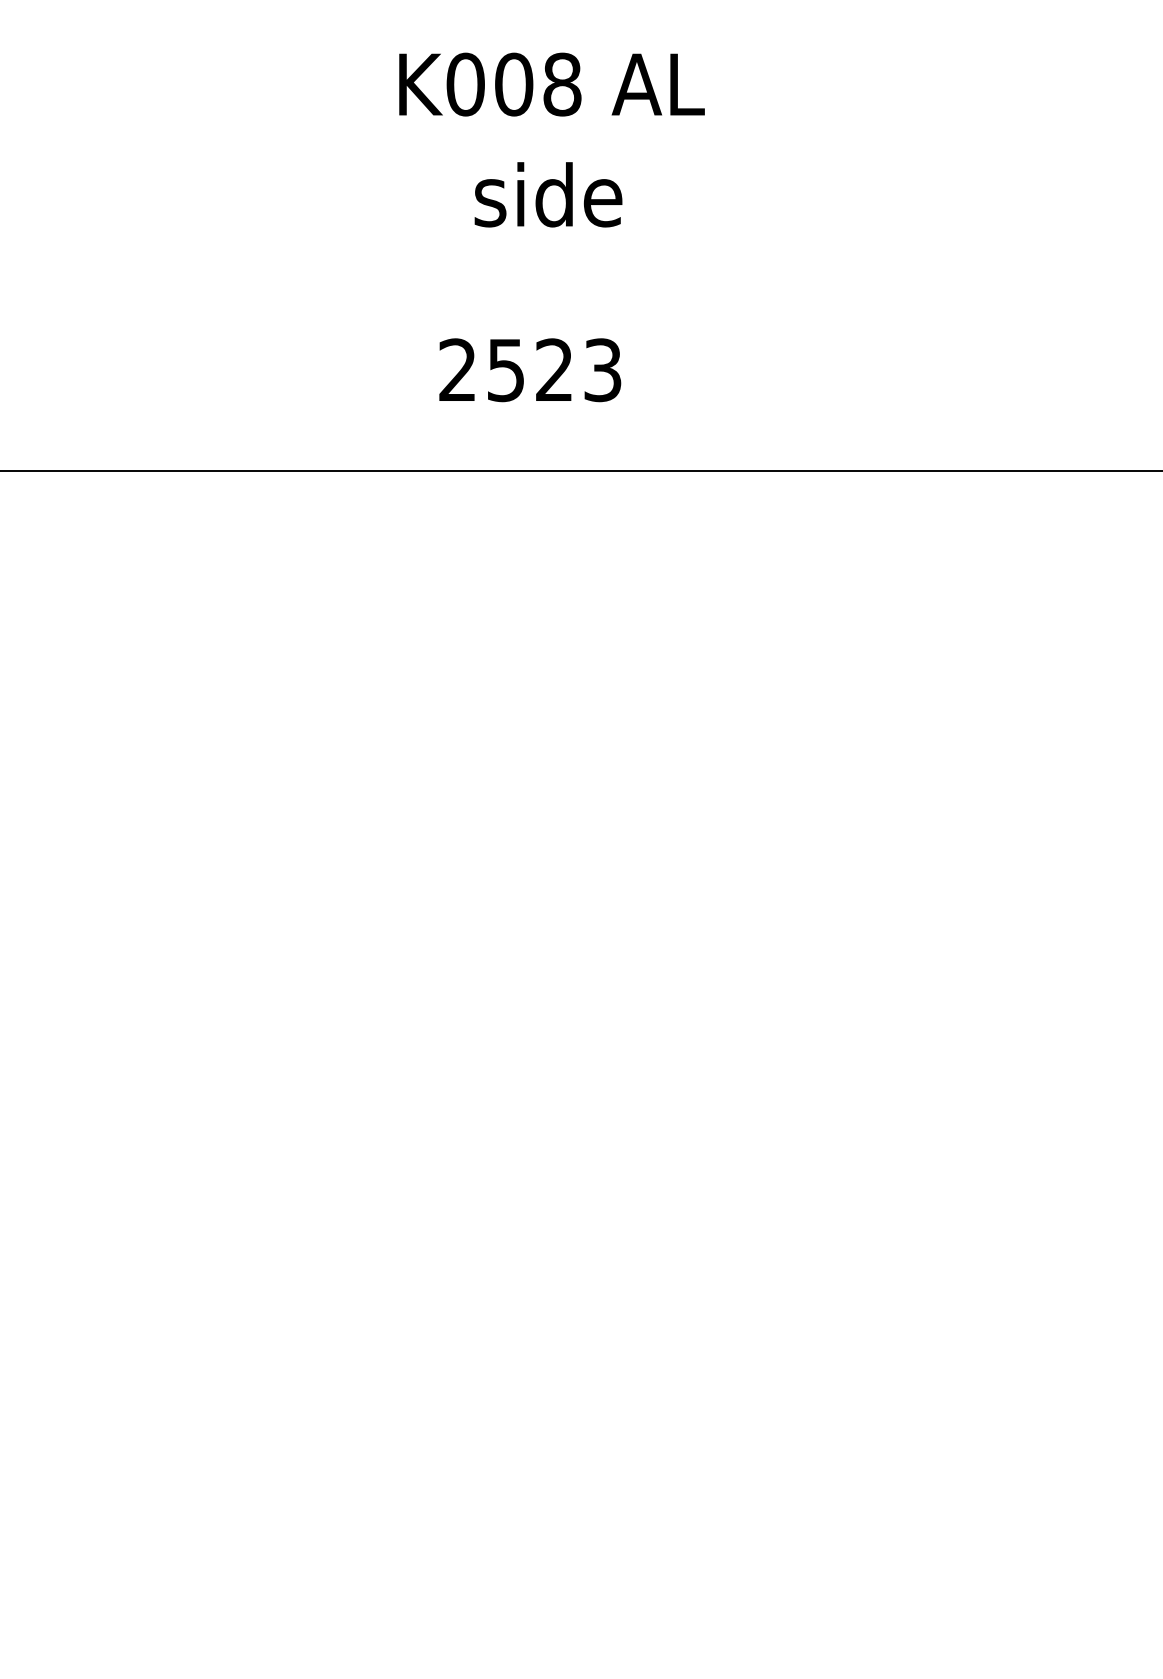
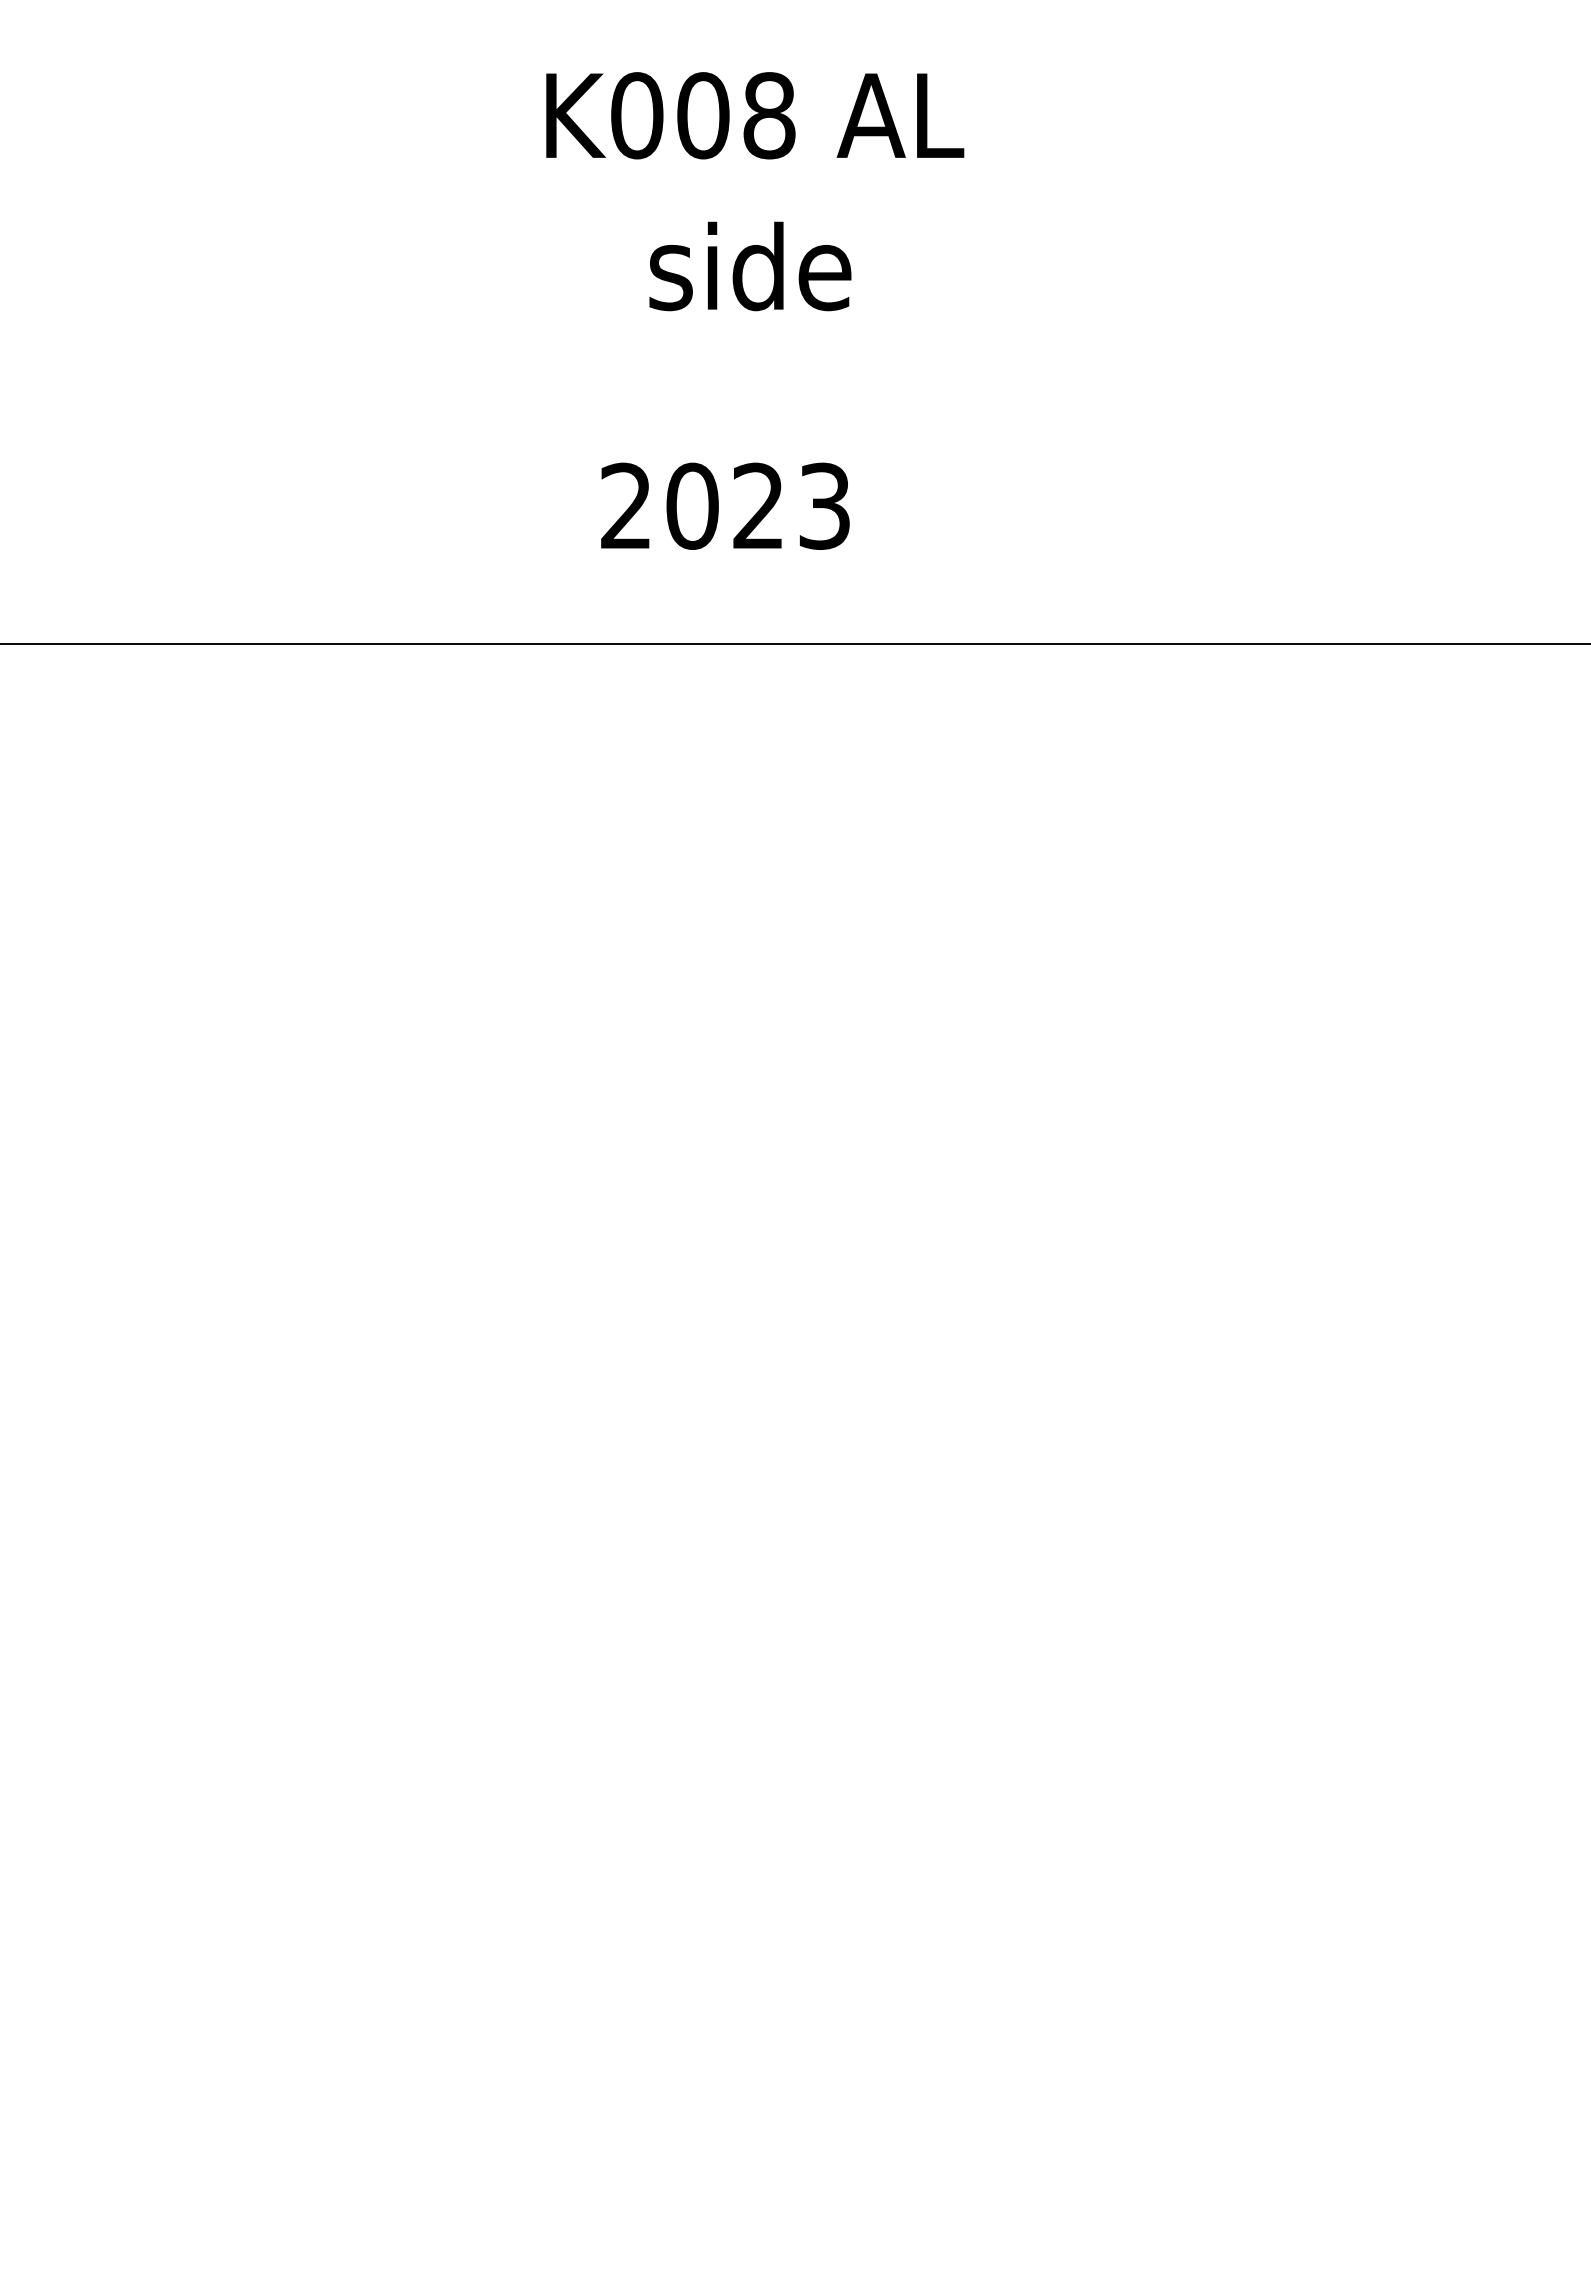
text: (506, 369) -> (692, 505), 2523 -> 2023

